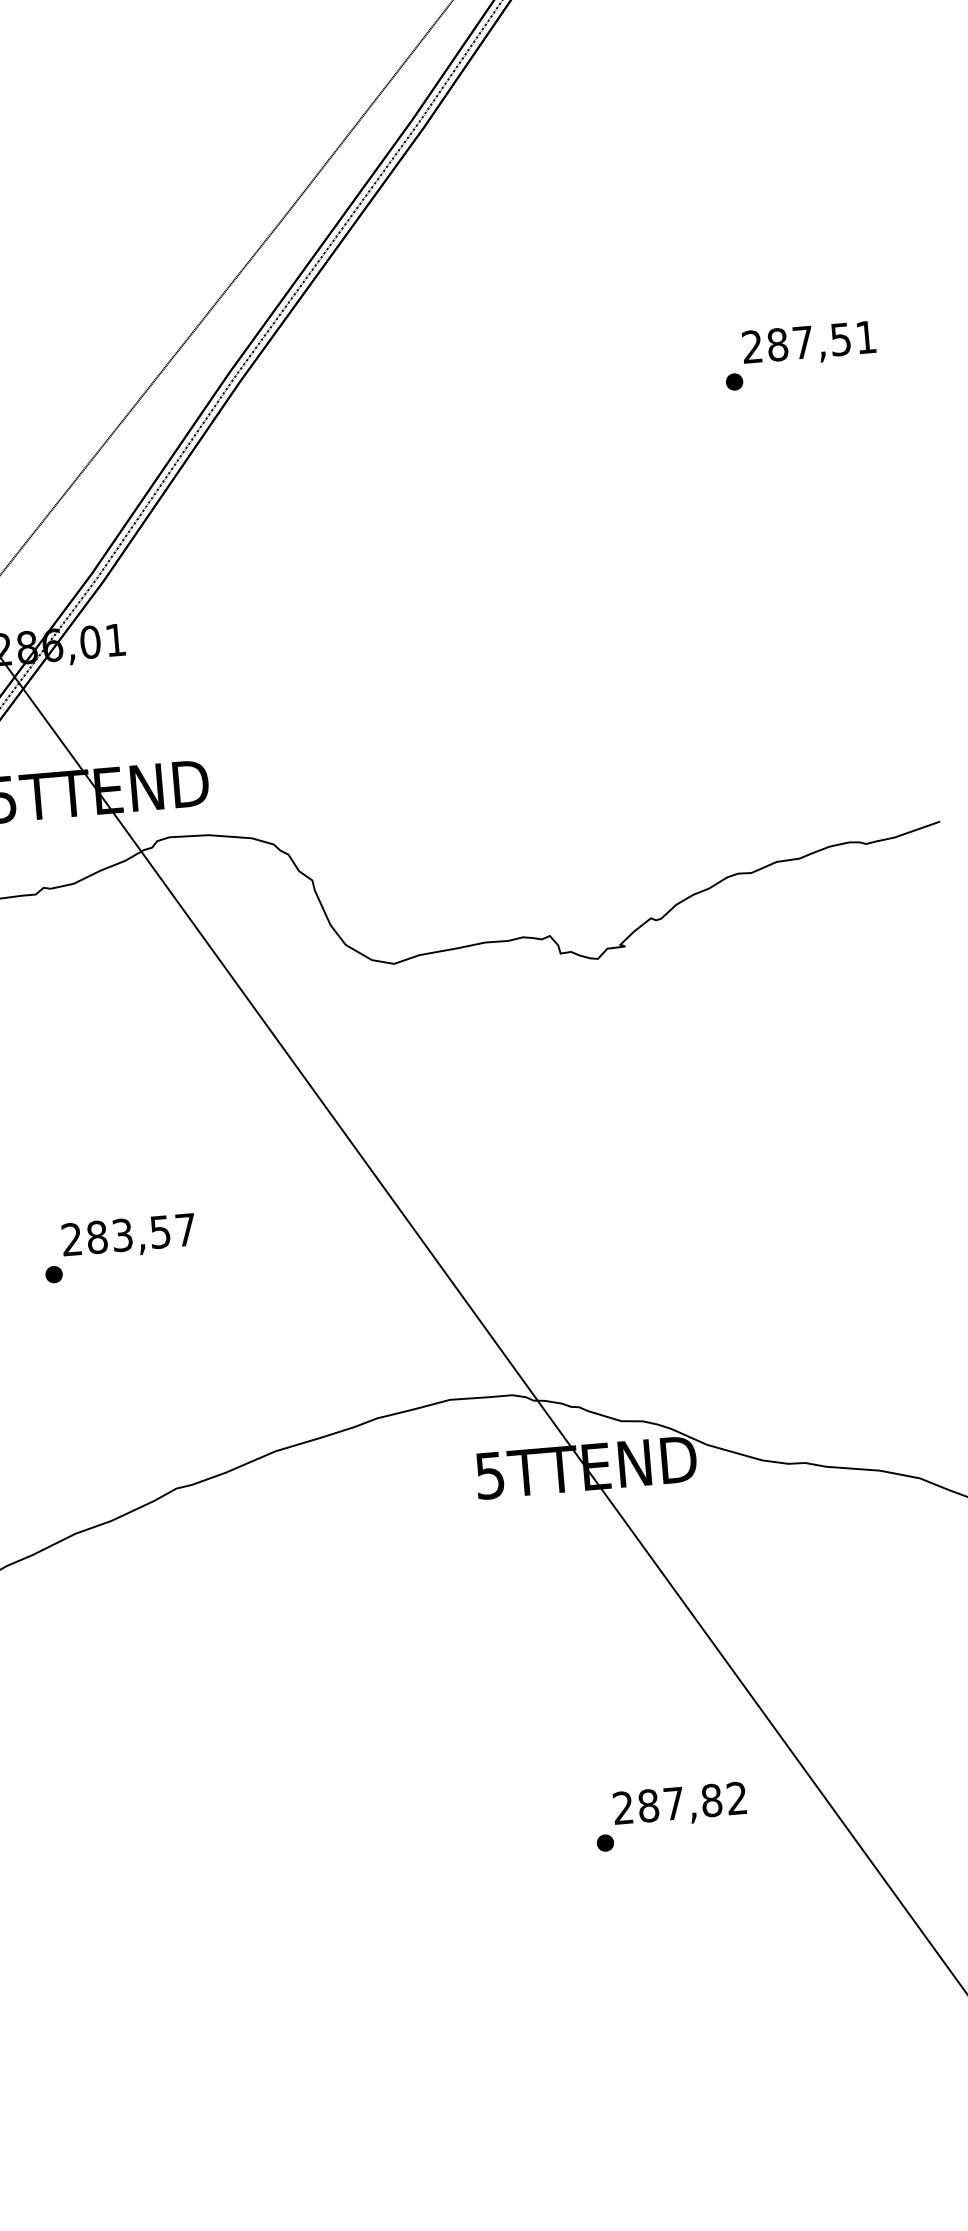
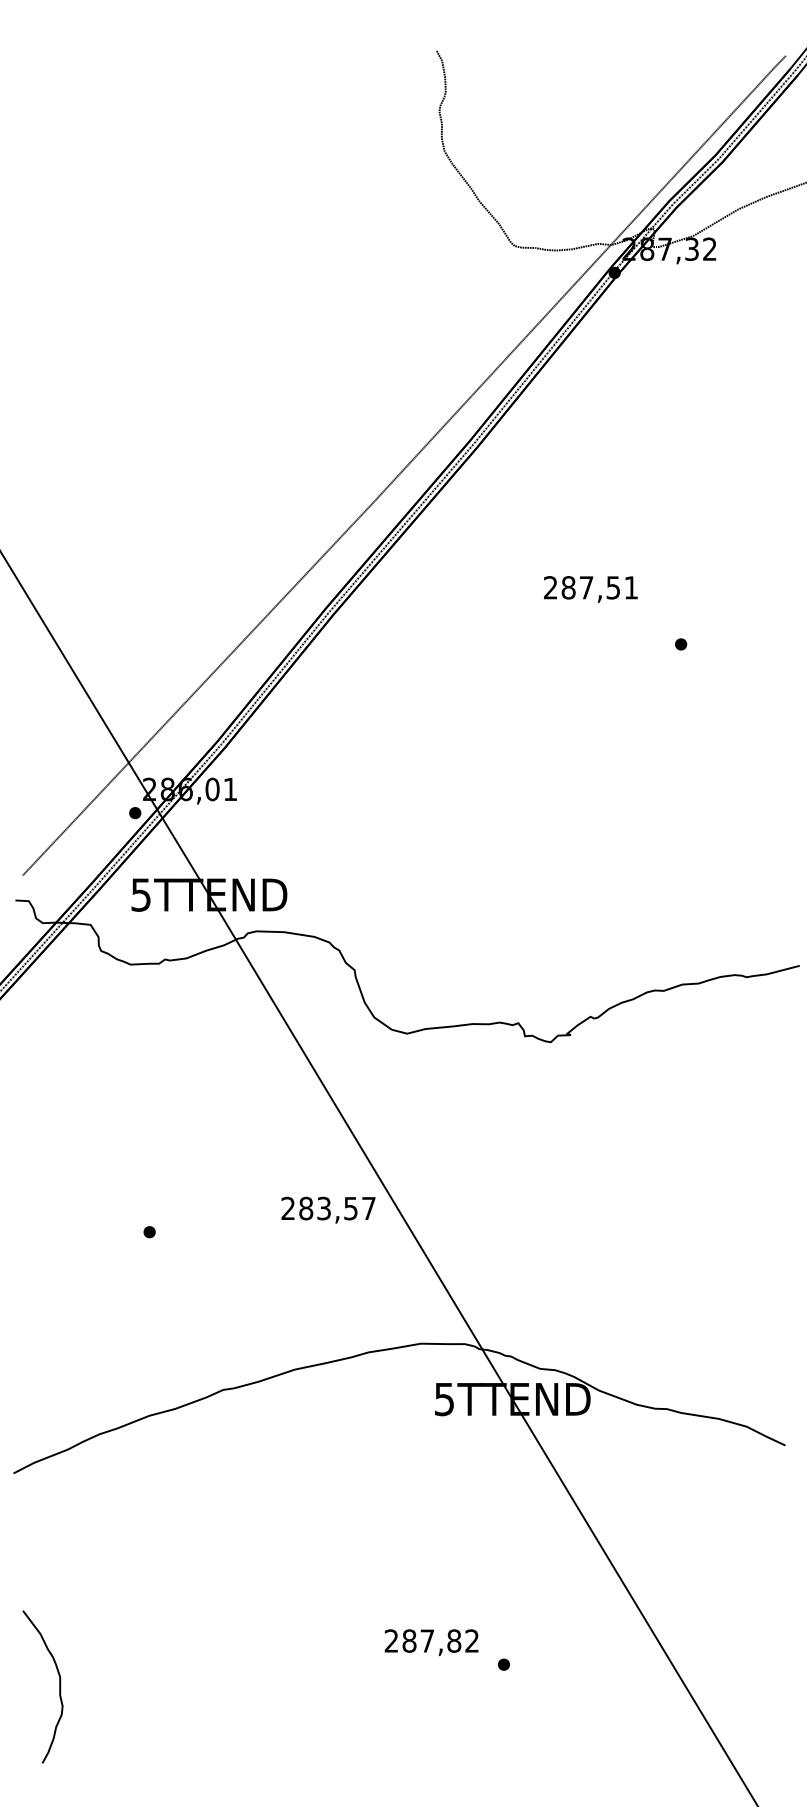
text: (808, 344) -> (590, 589), moved
text: (128, 1236) -> (328, 1209), moved
text: (679, 1805) -> (431, 1642), moved

